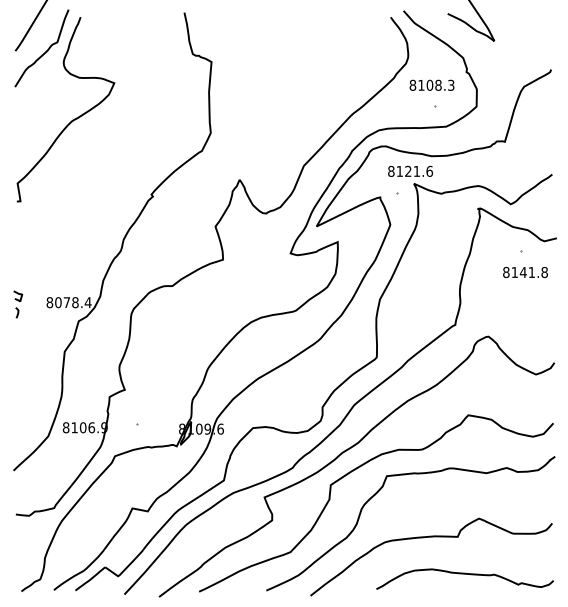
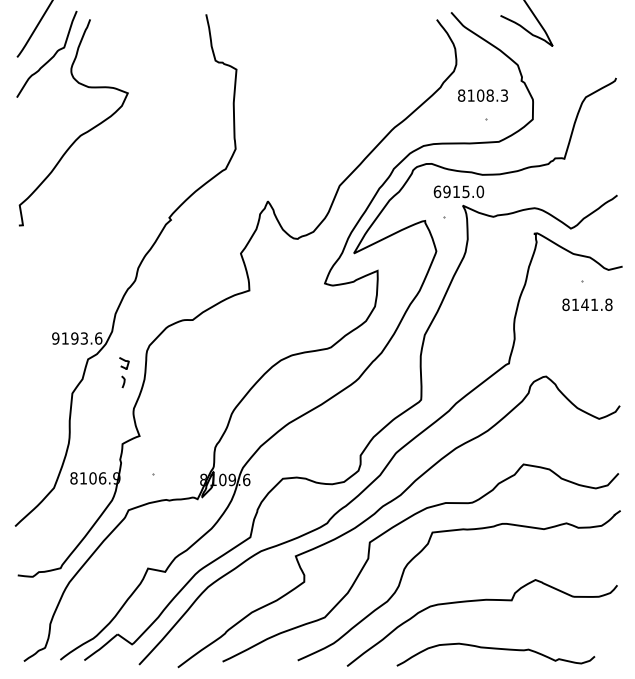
text: (410, 171) -> (458, 191), 8121.6 -> 6915.0
text: (69, 302) -> (77, 338), 8078.4 -> 9193.6
part: (18, 304) -> (124, 372), moved
curve: (464, 574) -> (495, 649), moved

